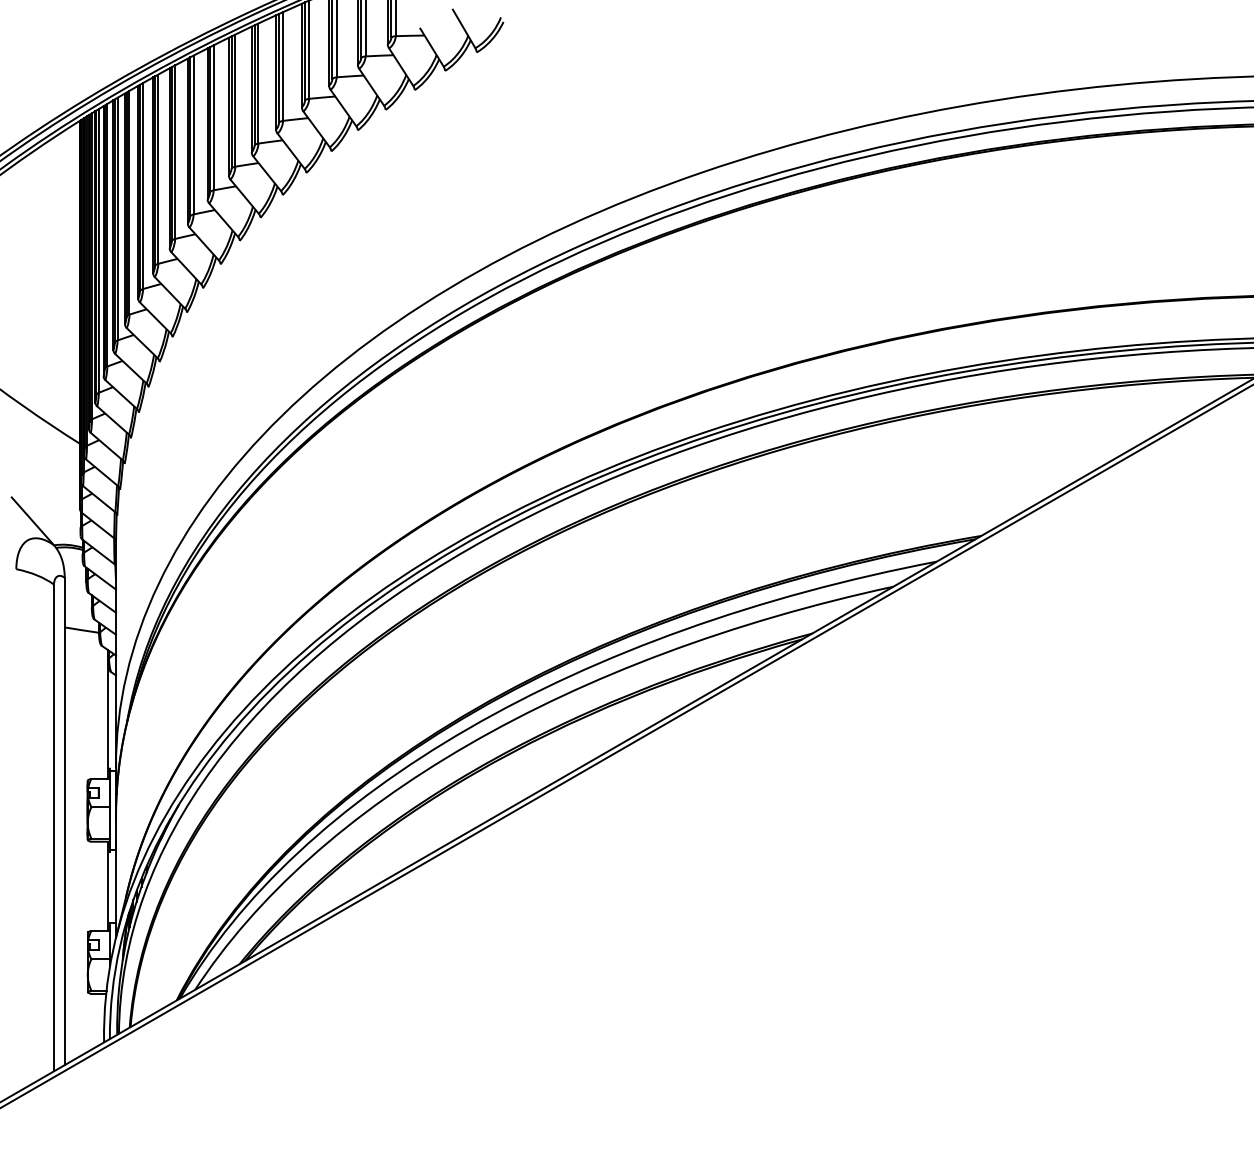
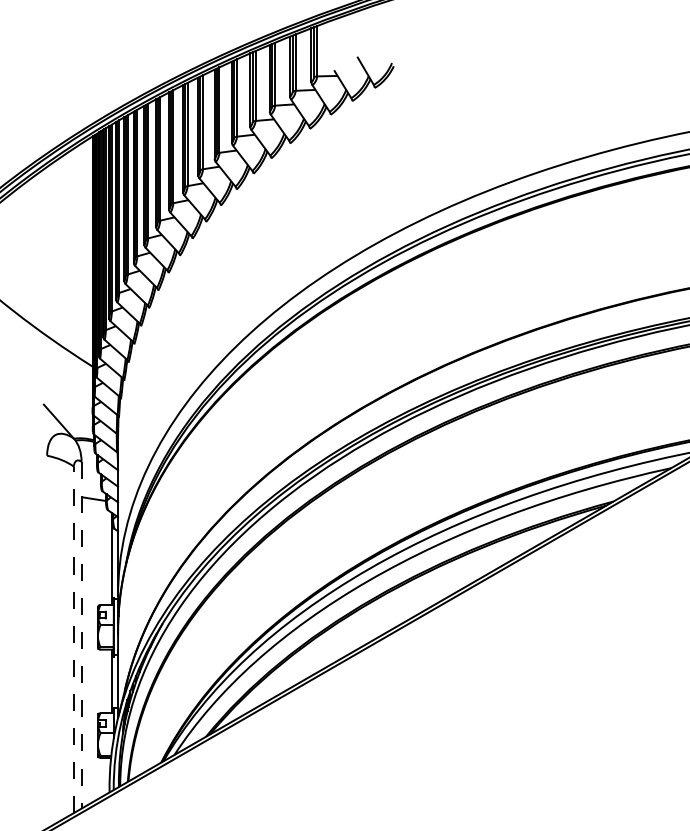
line: (64, 821) -> (81, 635), solid -> dashed
line: (54, 827) -> (74, 639), solid -> dashed

